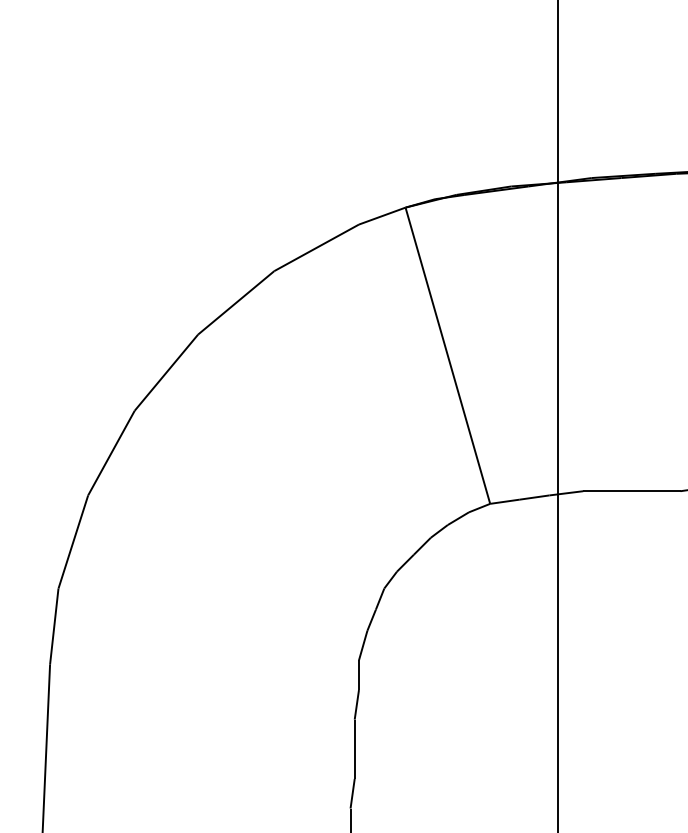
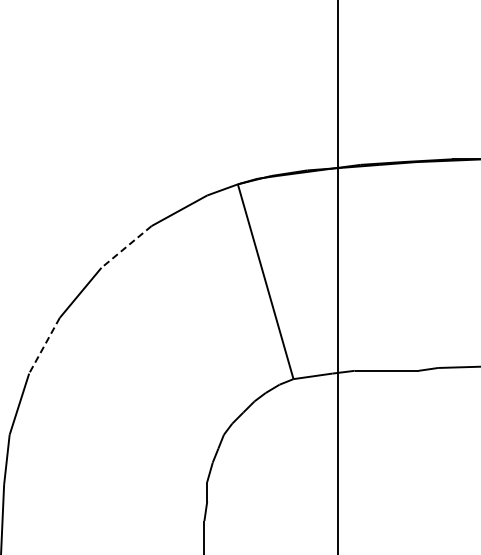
line: (236, 302) -> (126, 246), solid -> dashed
line: (111, 452) -> (44, 345), solid -> dashed

